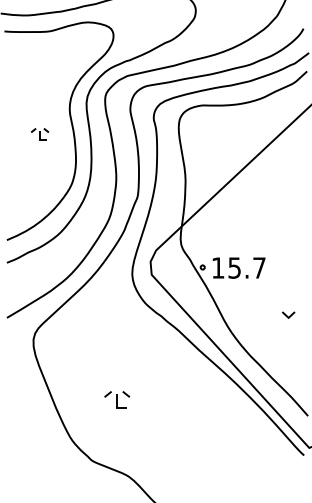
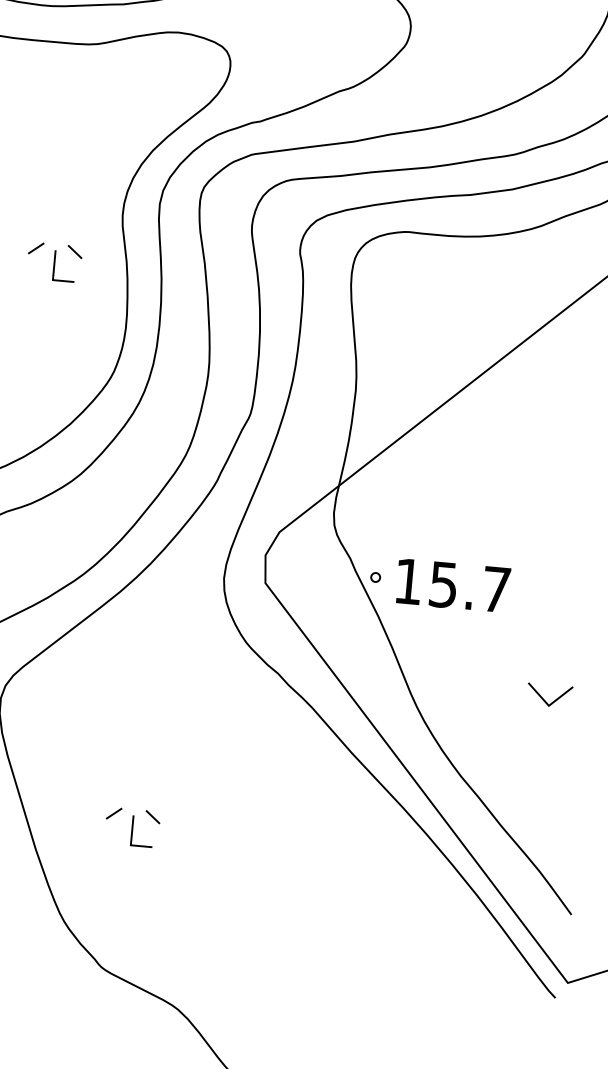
part: (39, 134) -> (53, 262), size x1.43
part: (288, 314) -> (549, 694), size x1.67
part: (117, 399) -> (133, 826), moved

